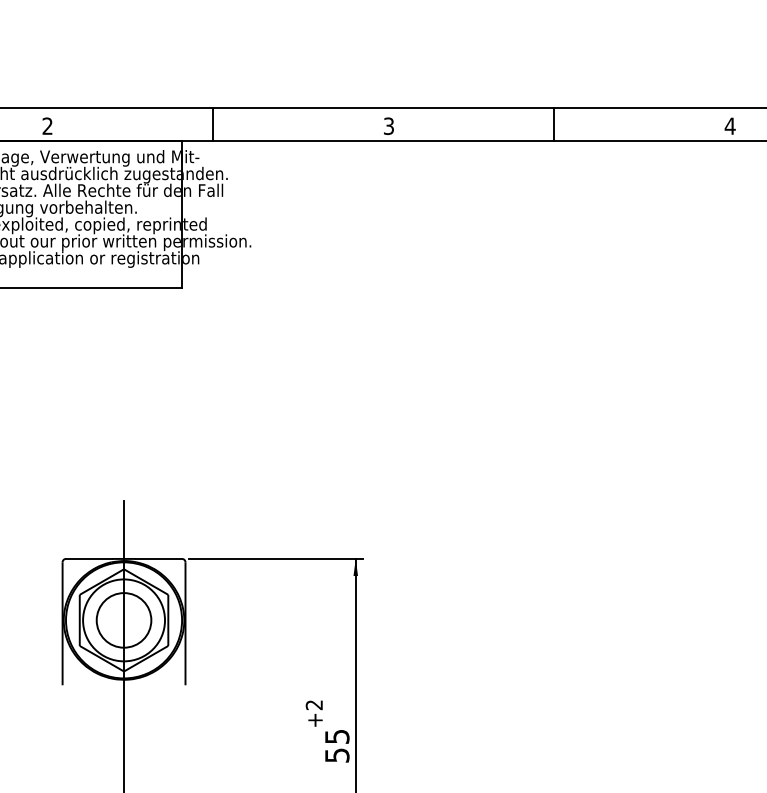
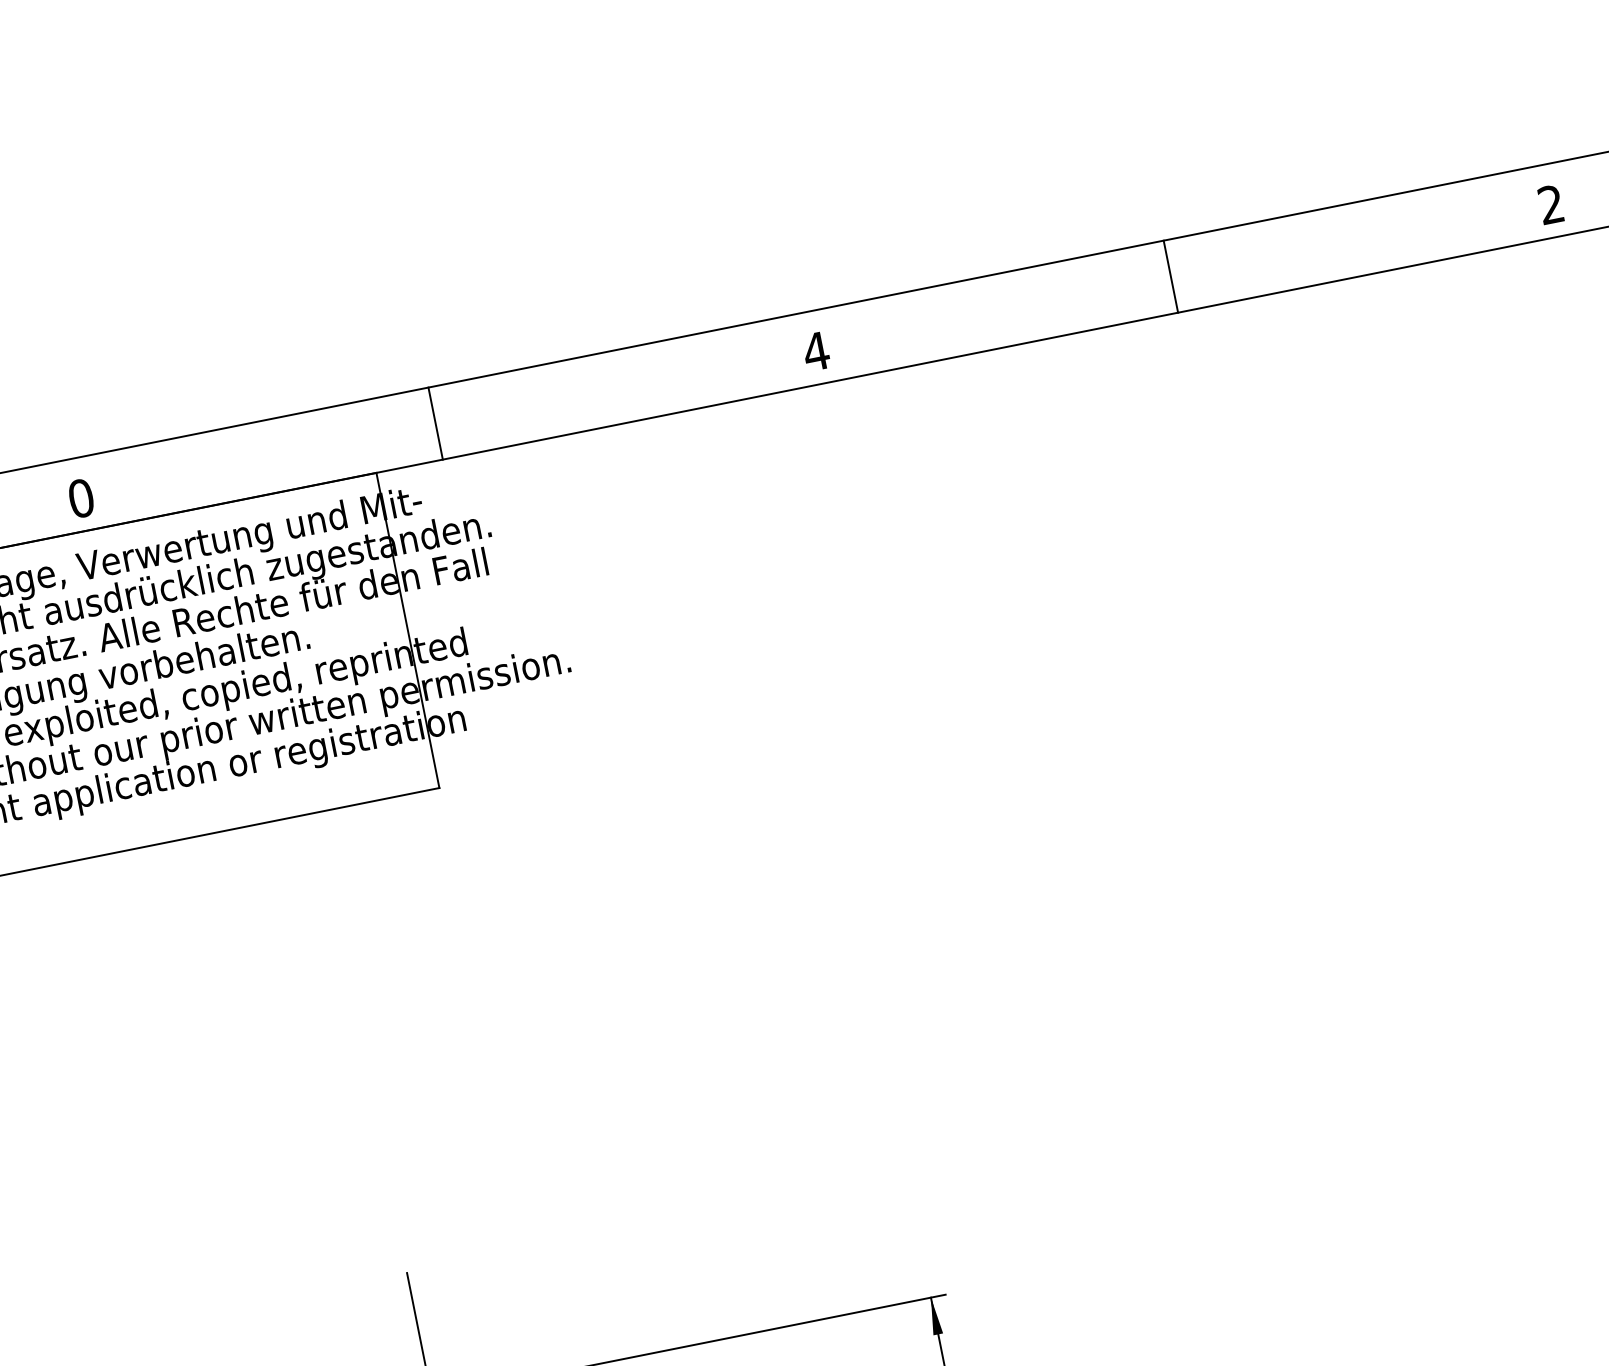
text: (47, 125) -> (80, 496), 2 -> 0
text: (729, 125) -> (1549, 203), 4 -> 2
text: (388, 126) -> (815, 352), 3 -> 4

